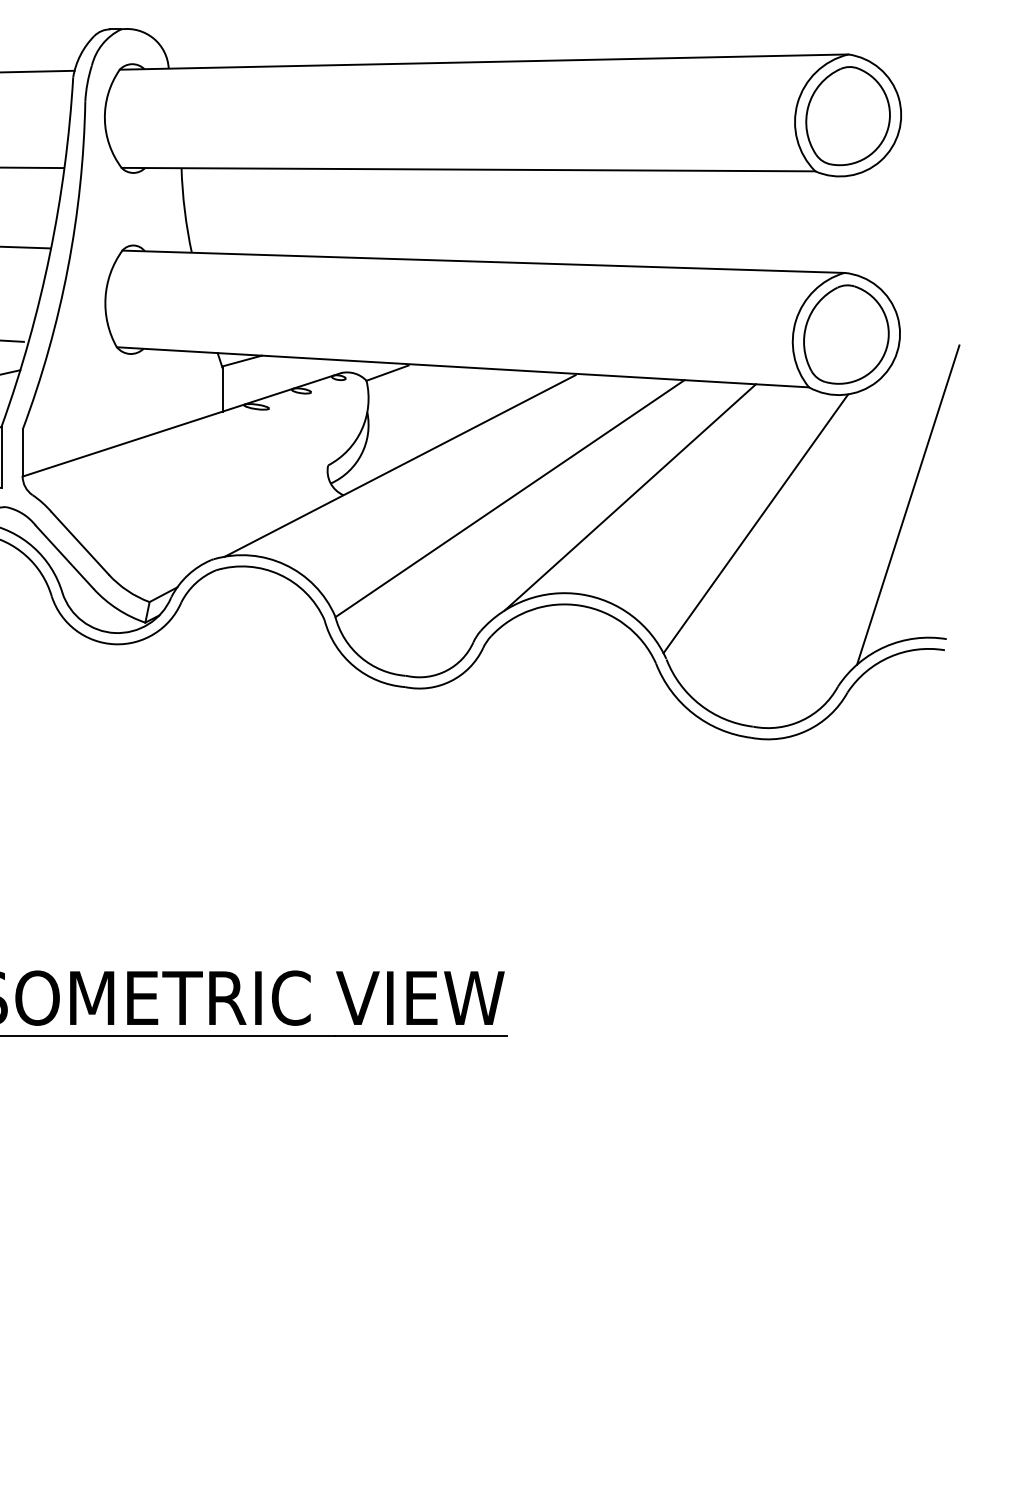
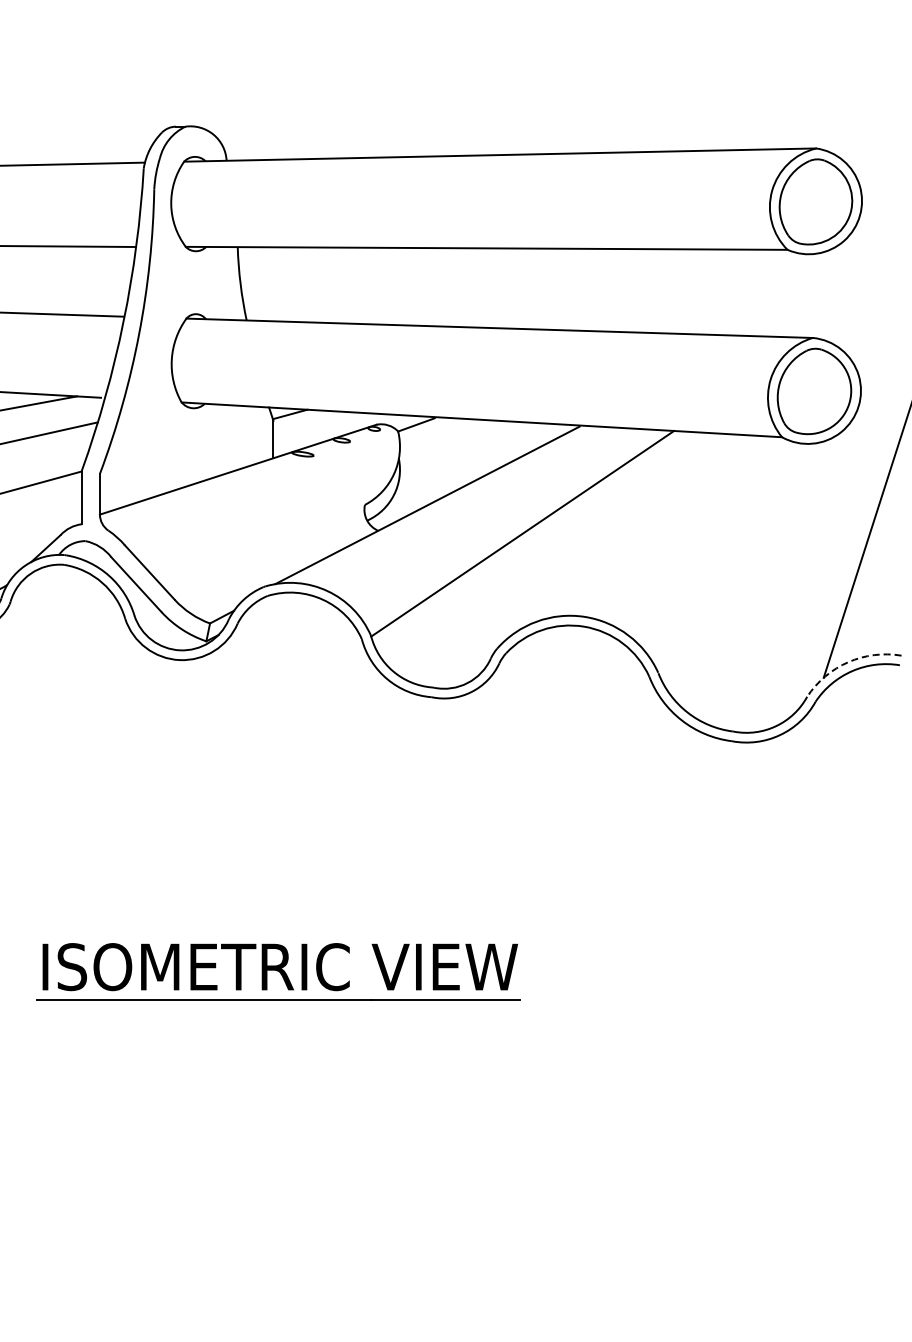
line: (630, 497) -> (627, 532), removed
line: (755, 523) -> (735, 555), removed
arc: (885, 647) -> (848, 662), solid -> dashed

